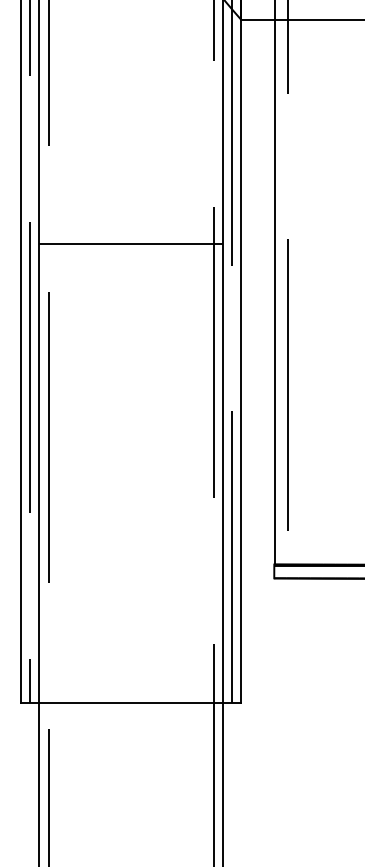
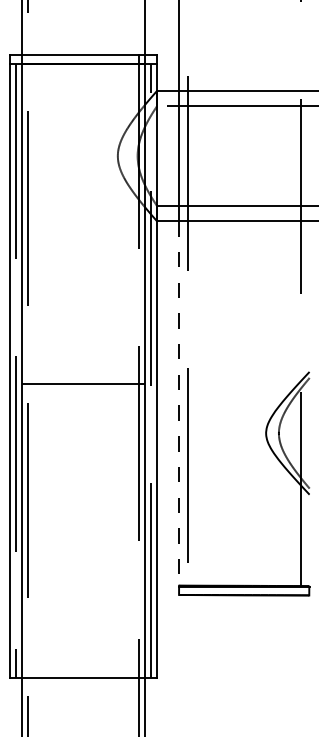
line: (129, 244) -> (82, 384), moved
line: (274, 292) -> (179, 403), solid -> dashed

